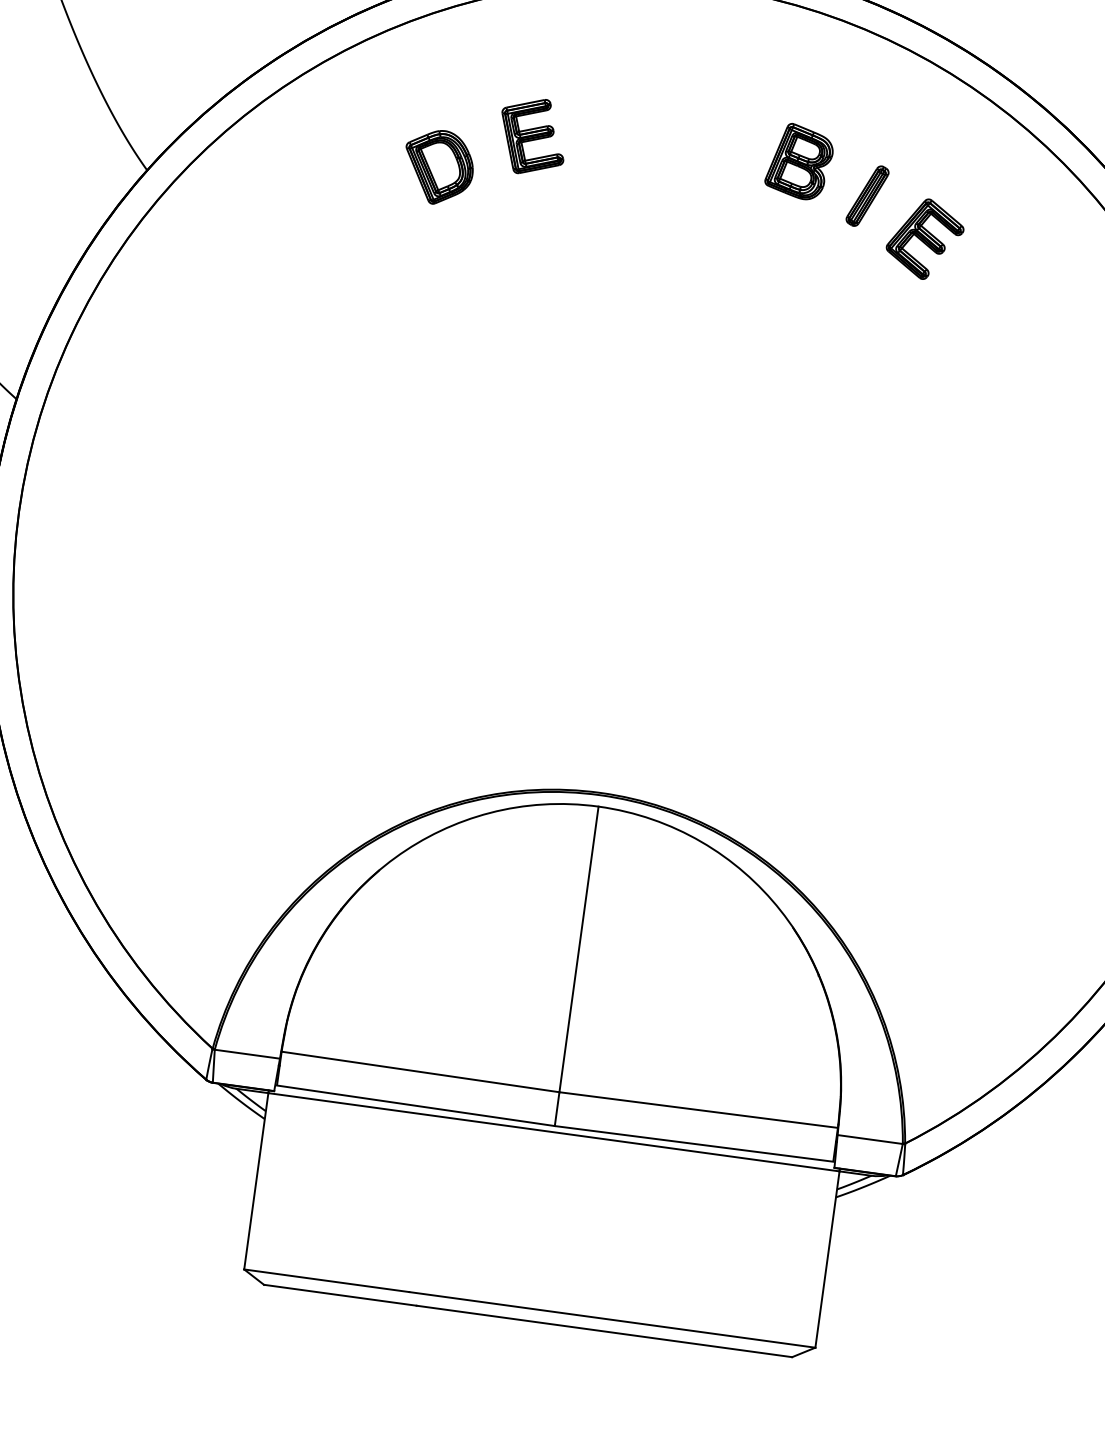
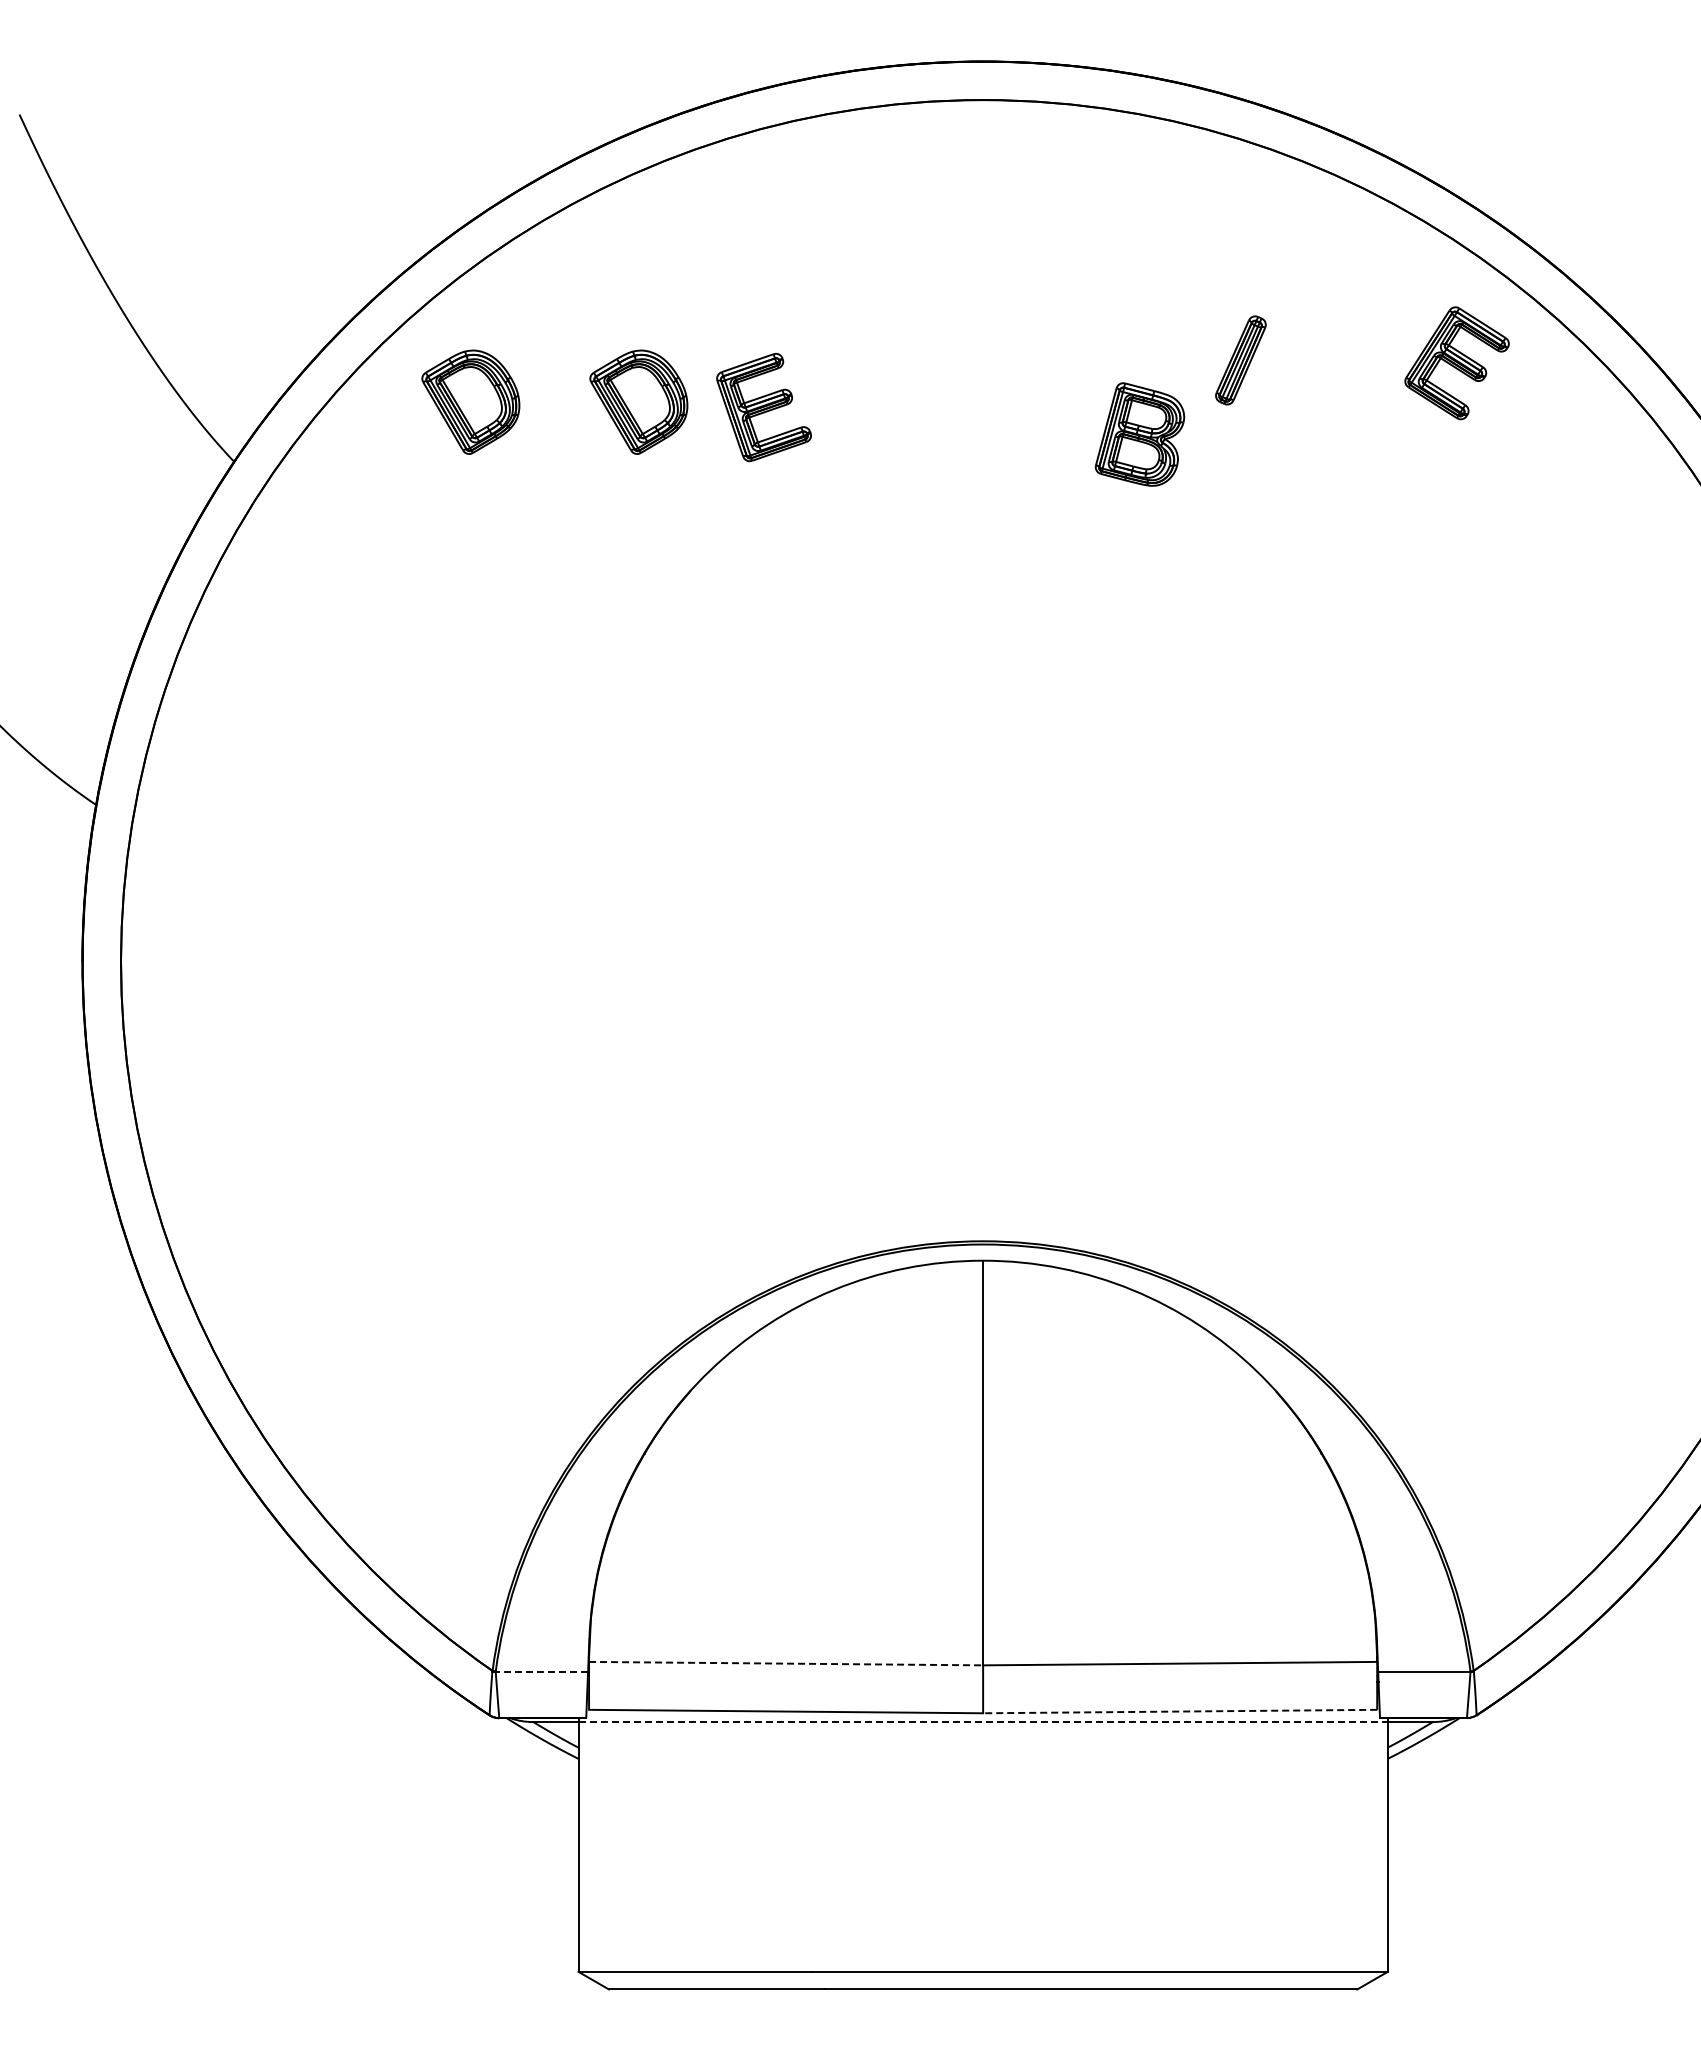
part: (532, 136) -> (763, 407), moved
part: (319, 150) -> (470, 401), added
part: (799, 161) -> (1139, 434), moved
part: (924, 239) -> (1456, 363), moved
line: (247, 1053) -> (541, 1671), solid -> dashed
line: (420, 1071) -> (786, 1663), solid -> dashed
line: (554, 1132) -> (983, 1722), solid -> dashed
line: (693, 1143) -> (1179, 1711), solid -> dashed

